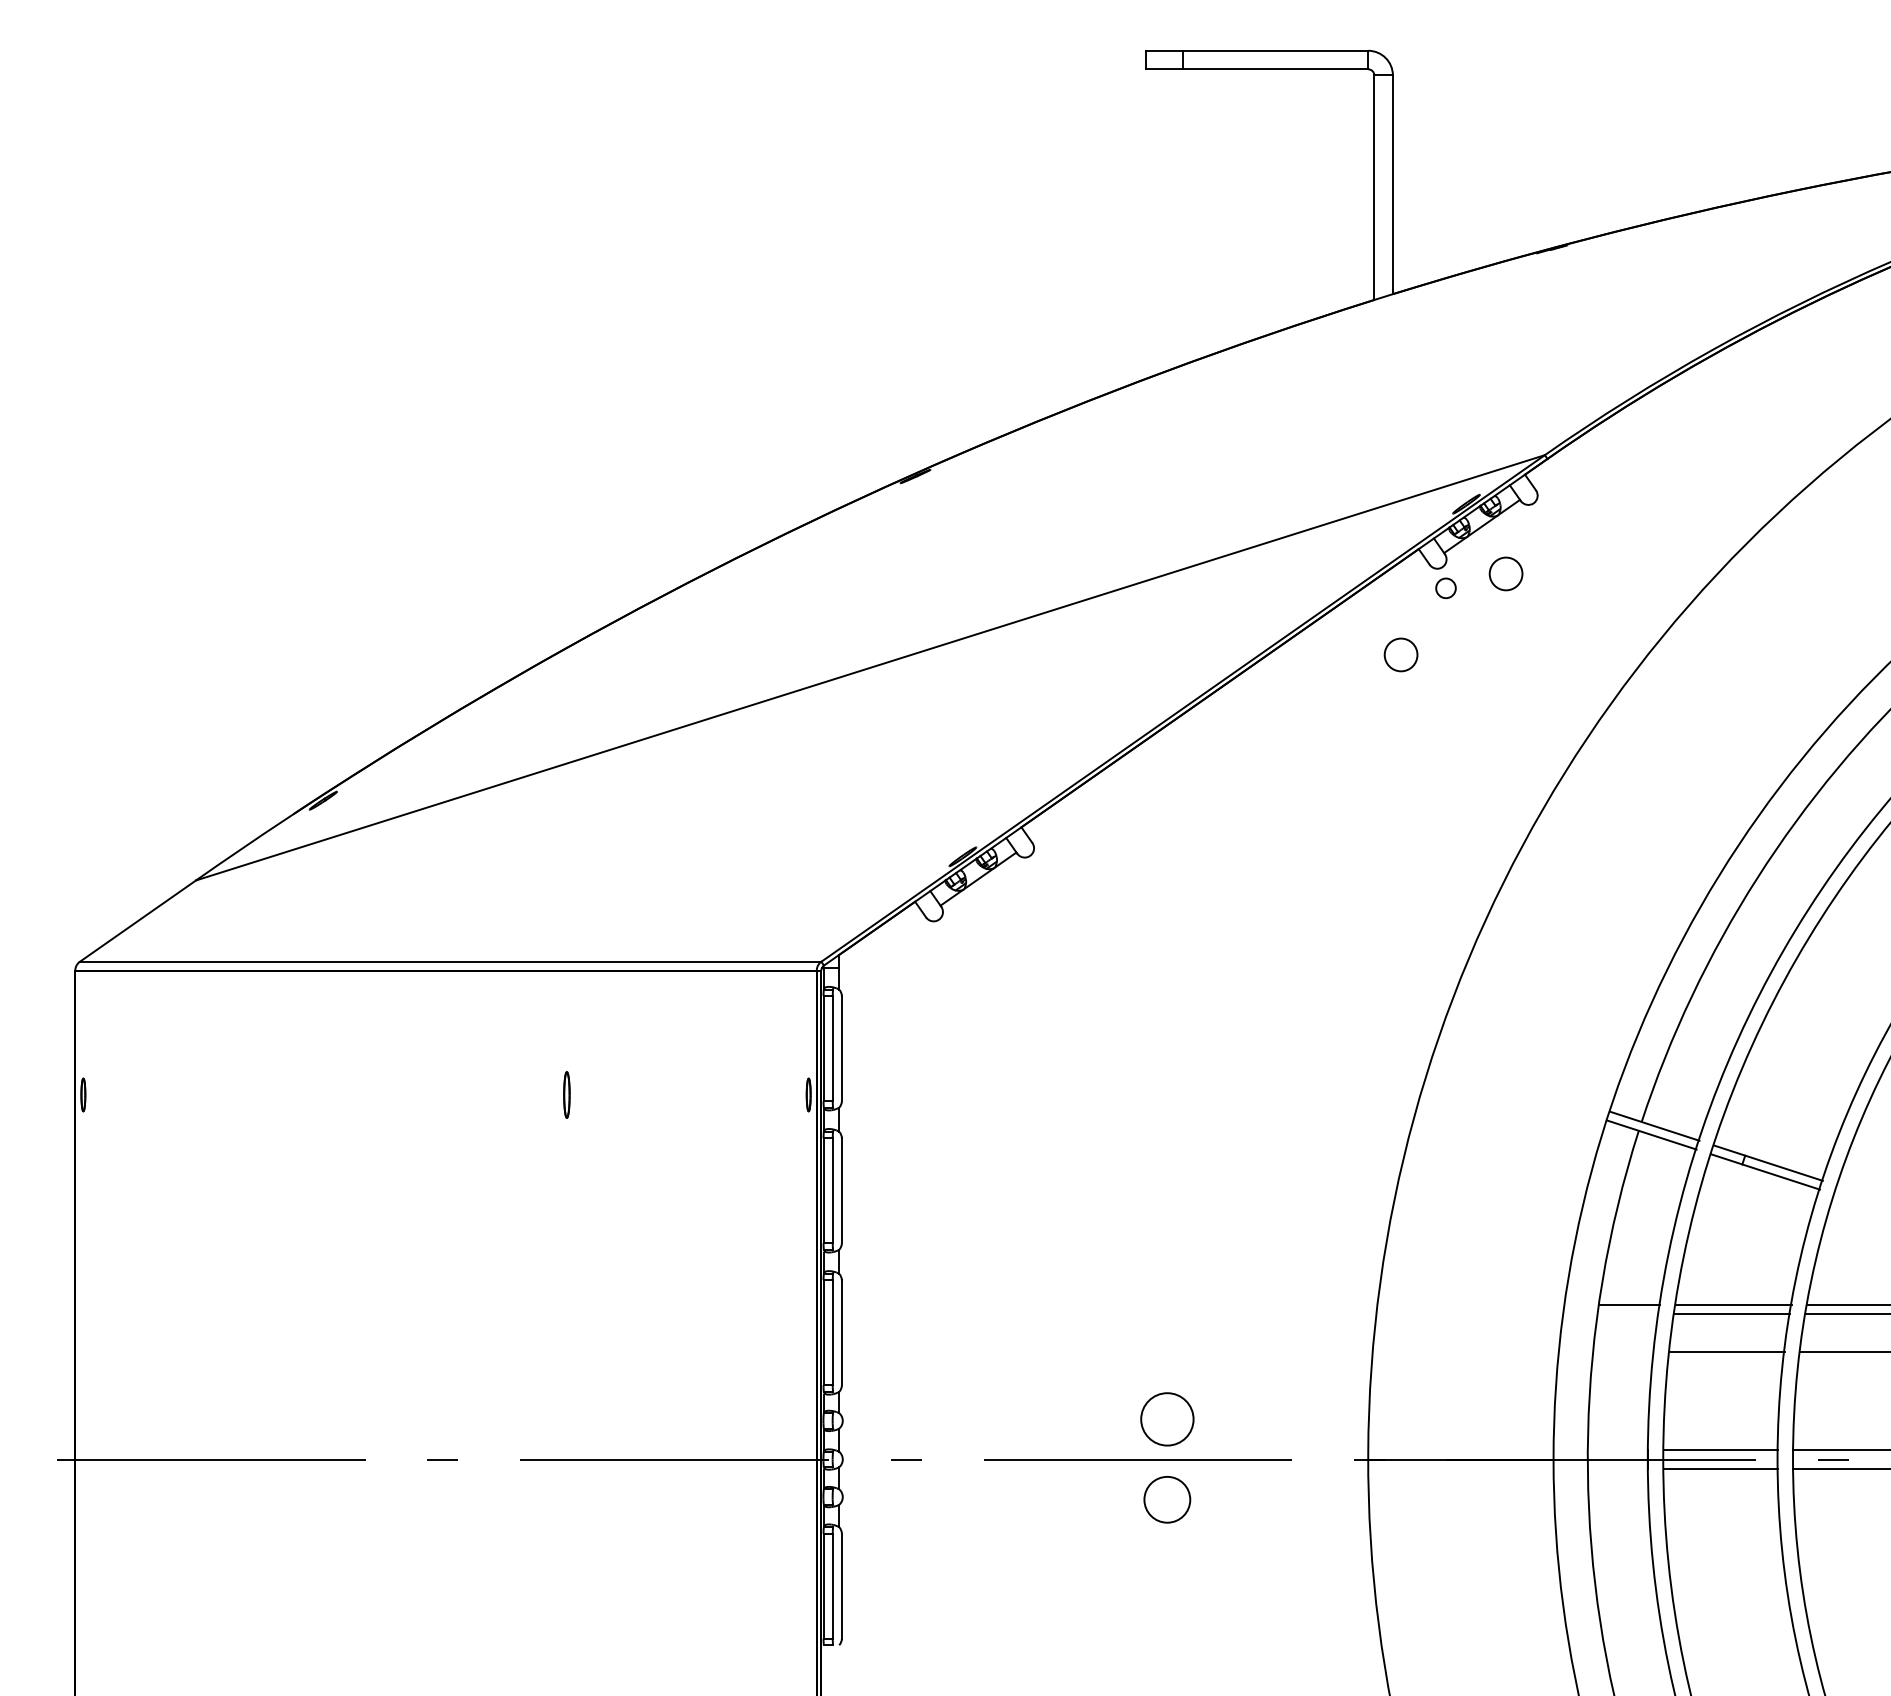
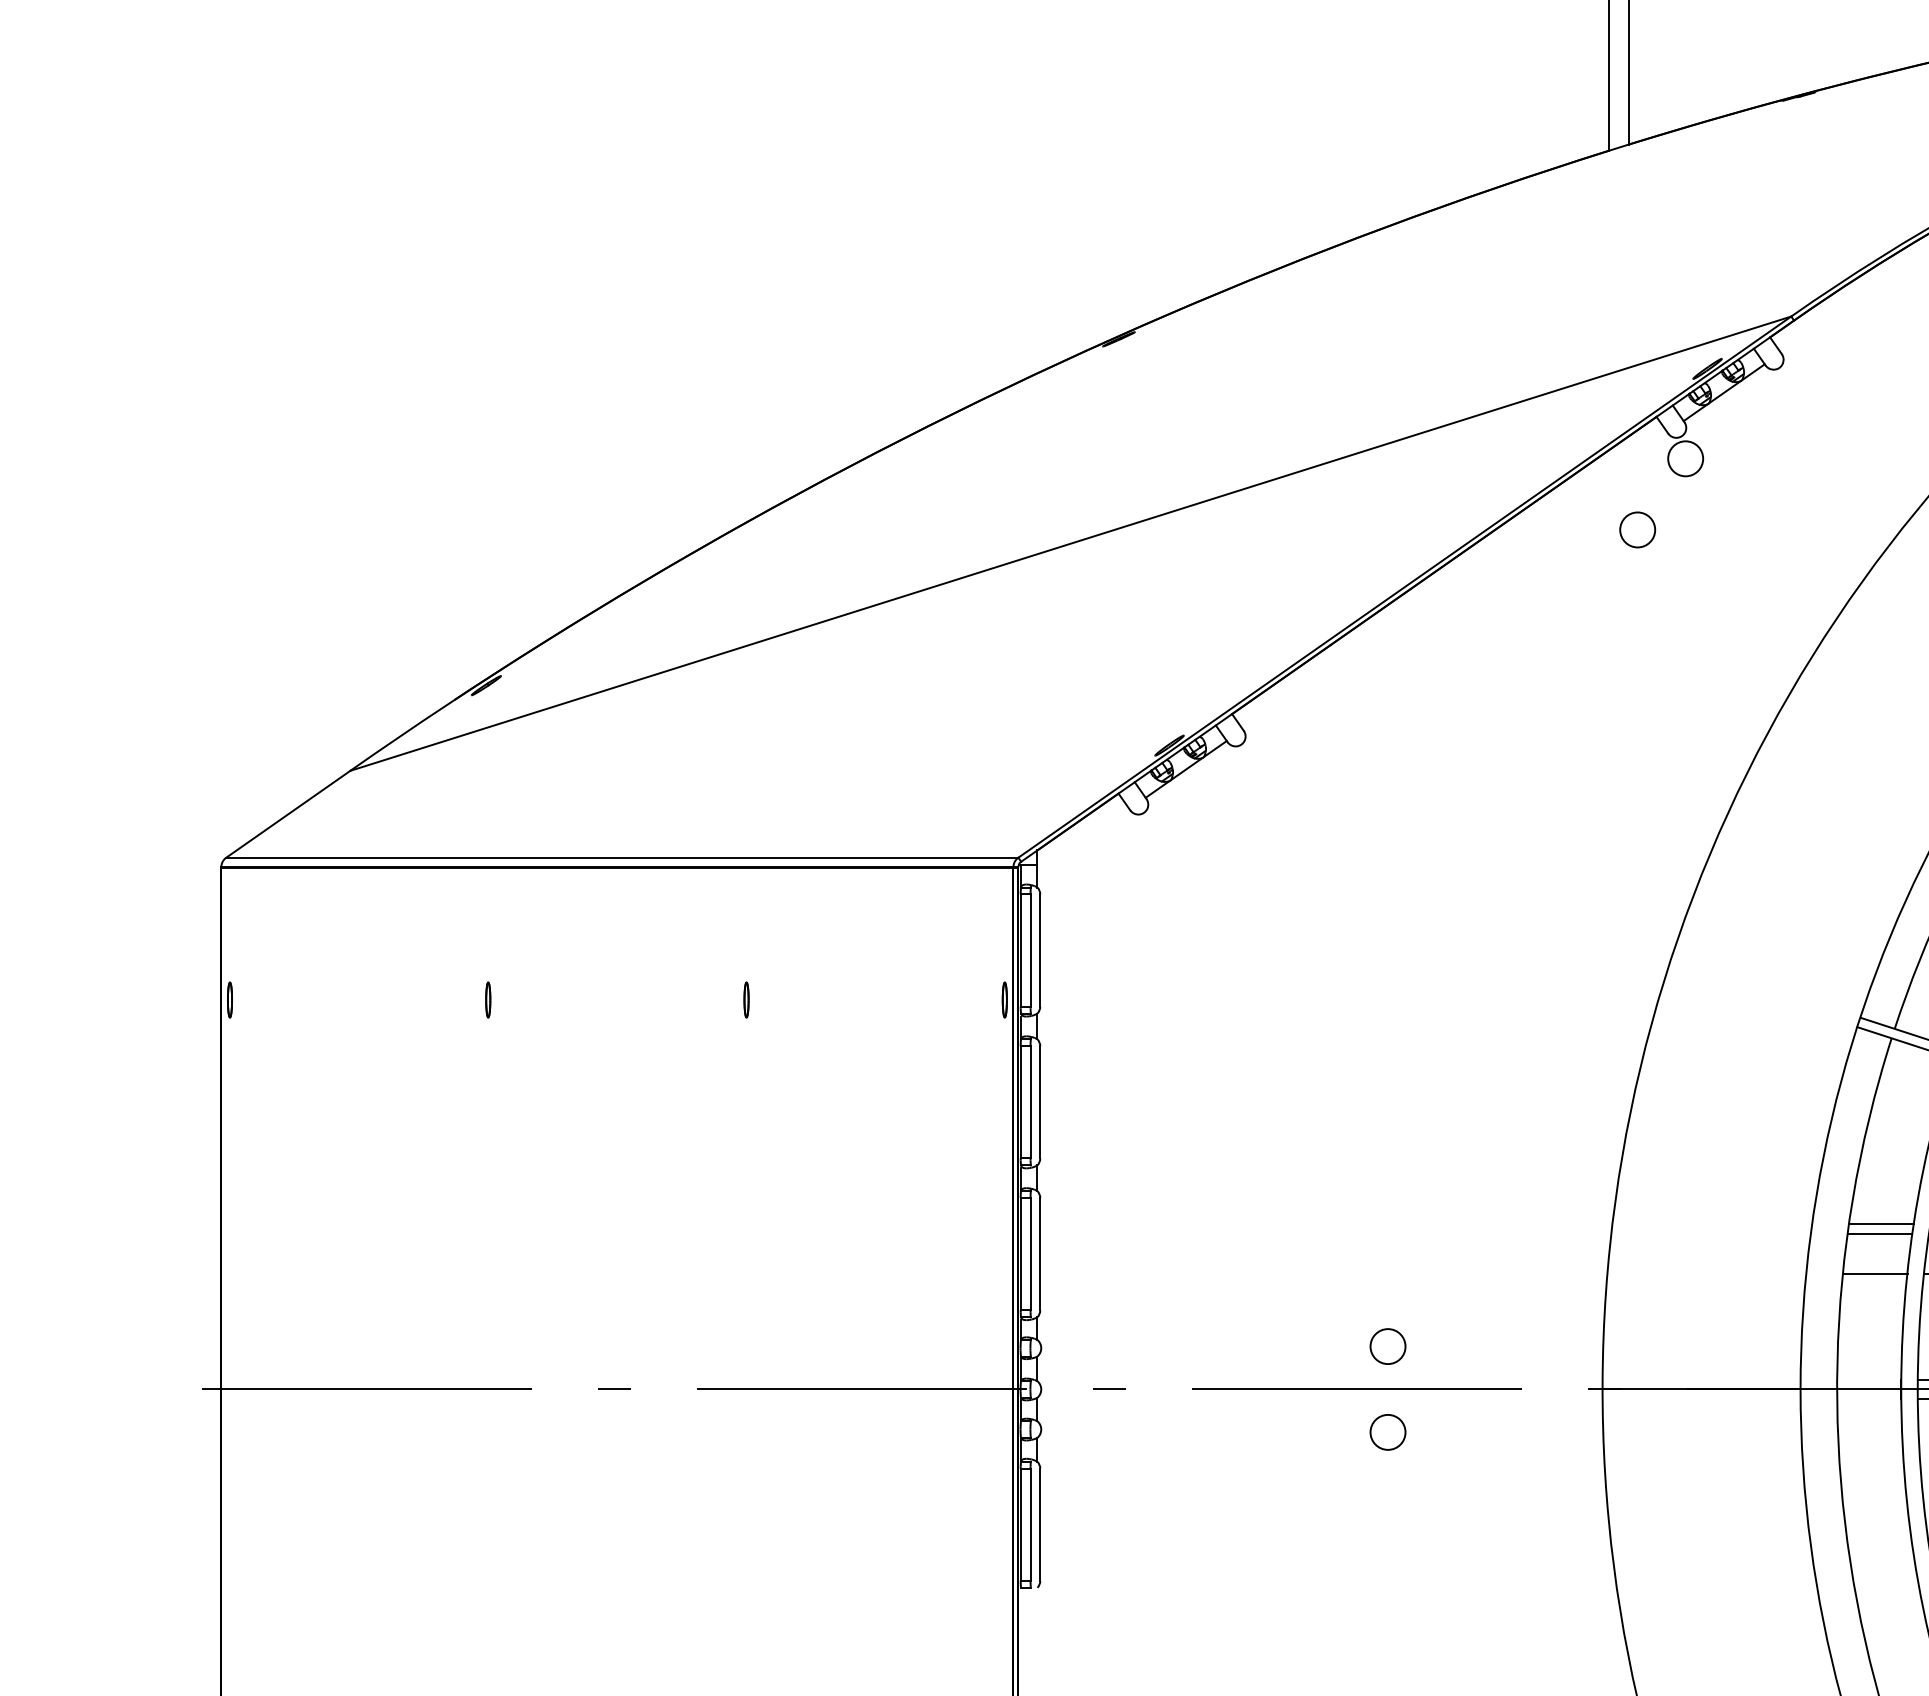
circle: (1505, 573) -> (1749, 442), removed
circle: (1445, 588) -> (1685, 458), size x1.67
part: (325, 1094) -> (488, 999), added
part: (566, 1094) -> (746, 999), size x0.71
line: (1628, 1314) -> (1880, 1234), added
line: (1623, 1351) -> (1875, 1274), added
circle: (1167, 1419) -> (1388, 1346), size x0.62
circle: (1167, 1499) -> (1388, 1432), size x0.71

